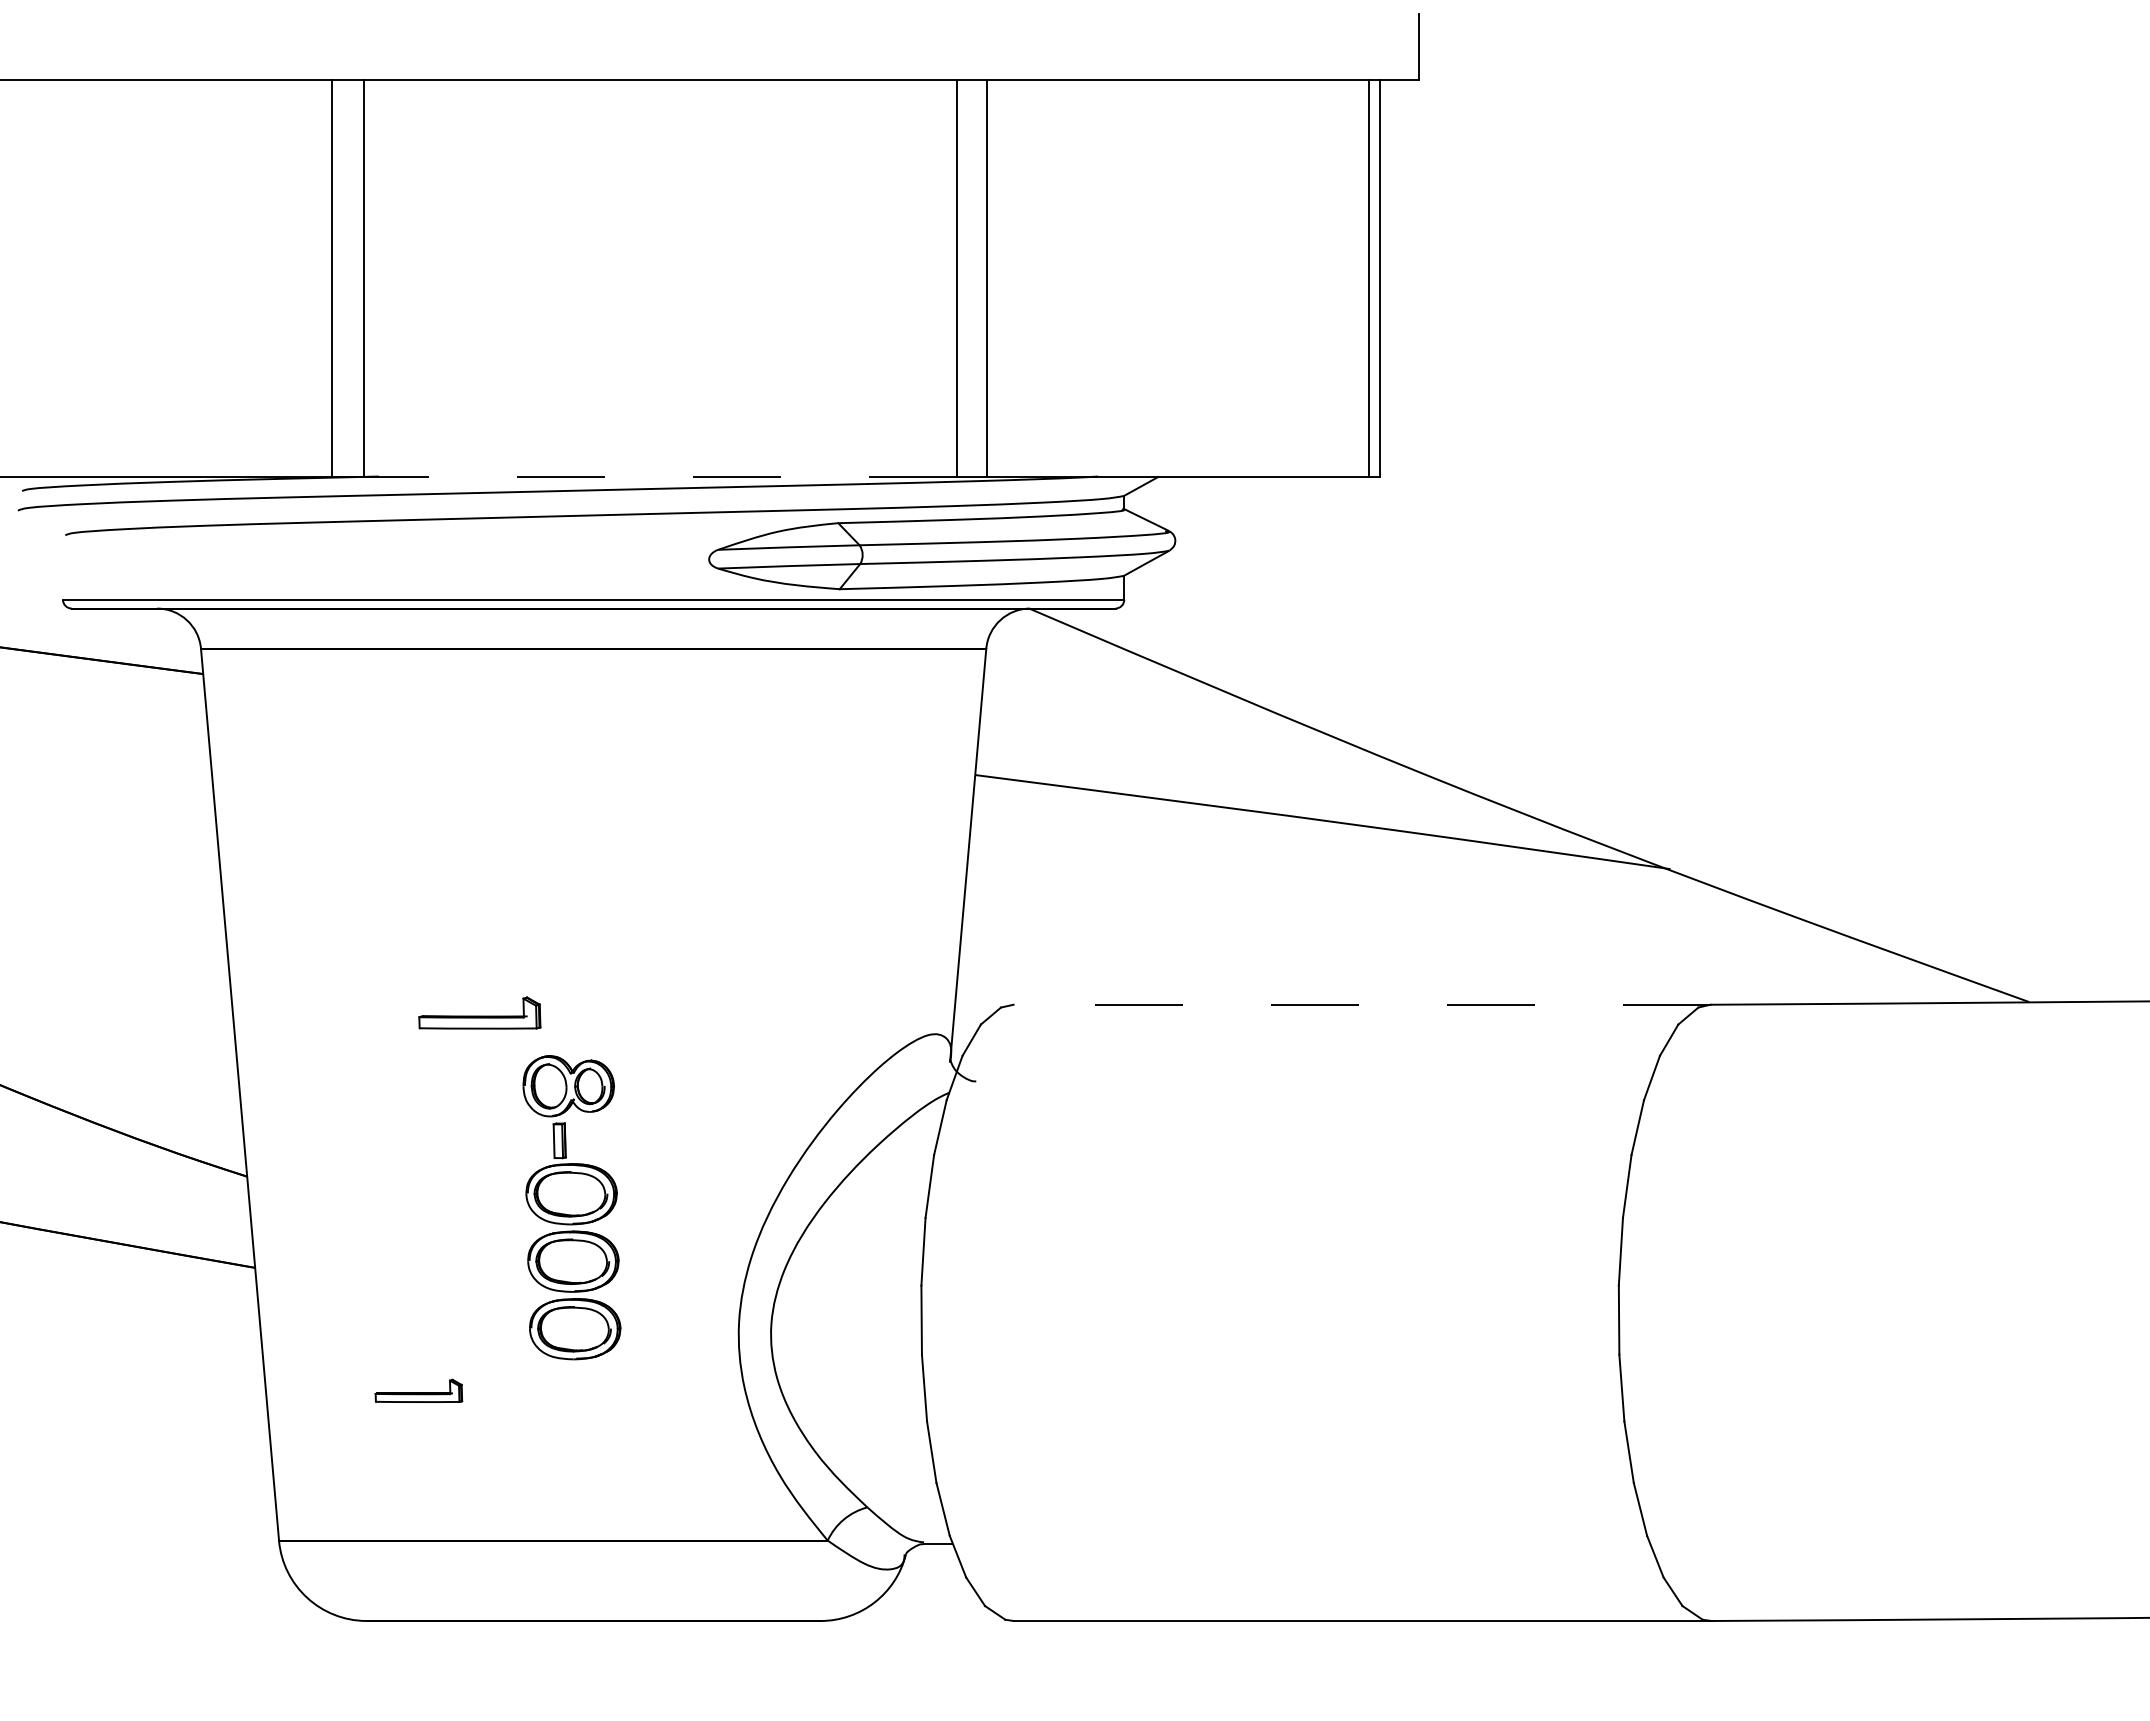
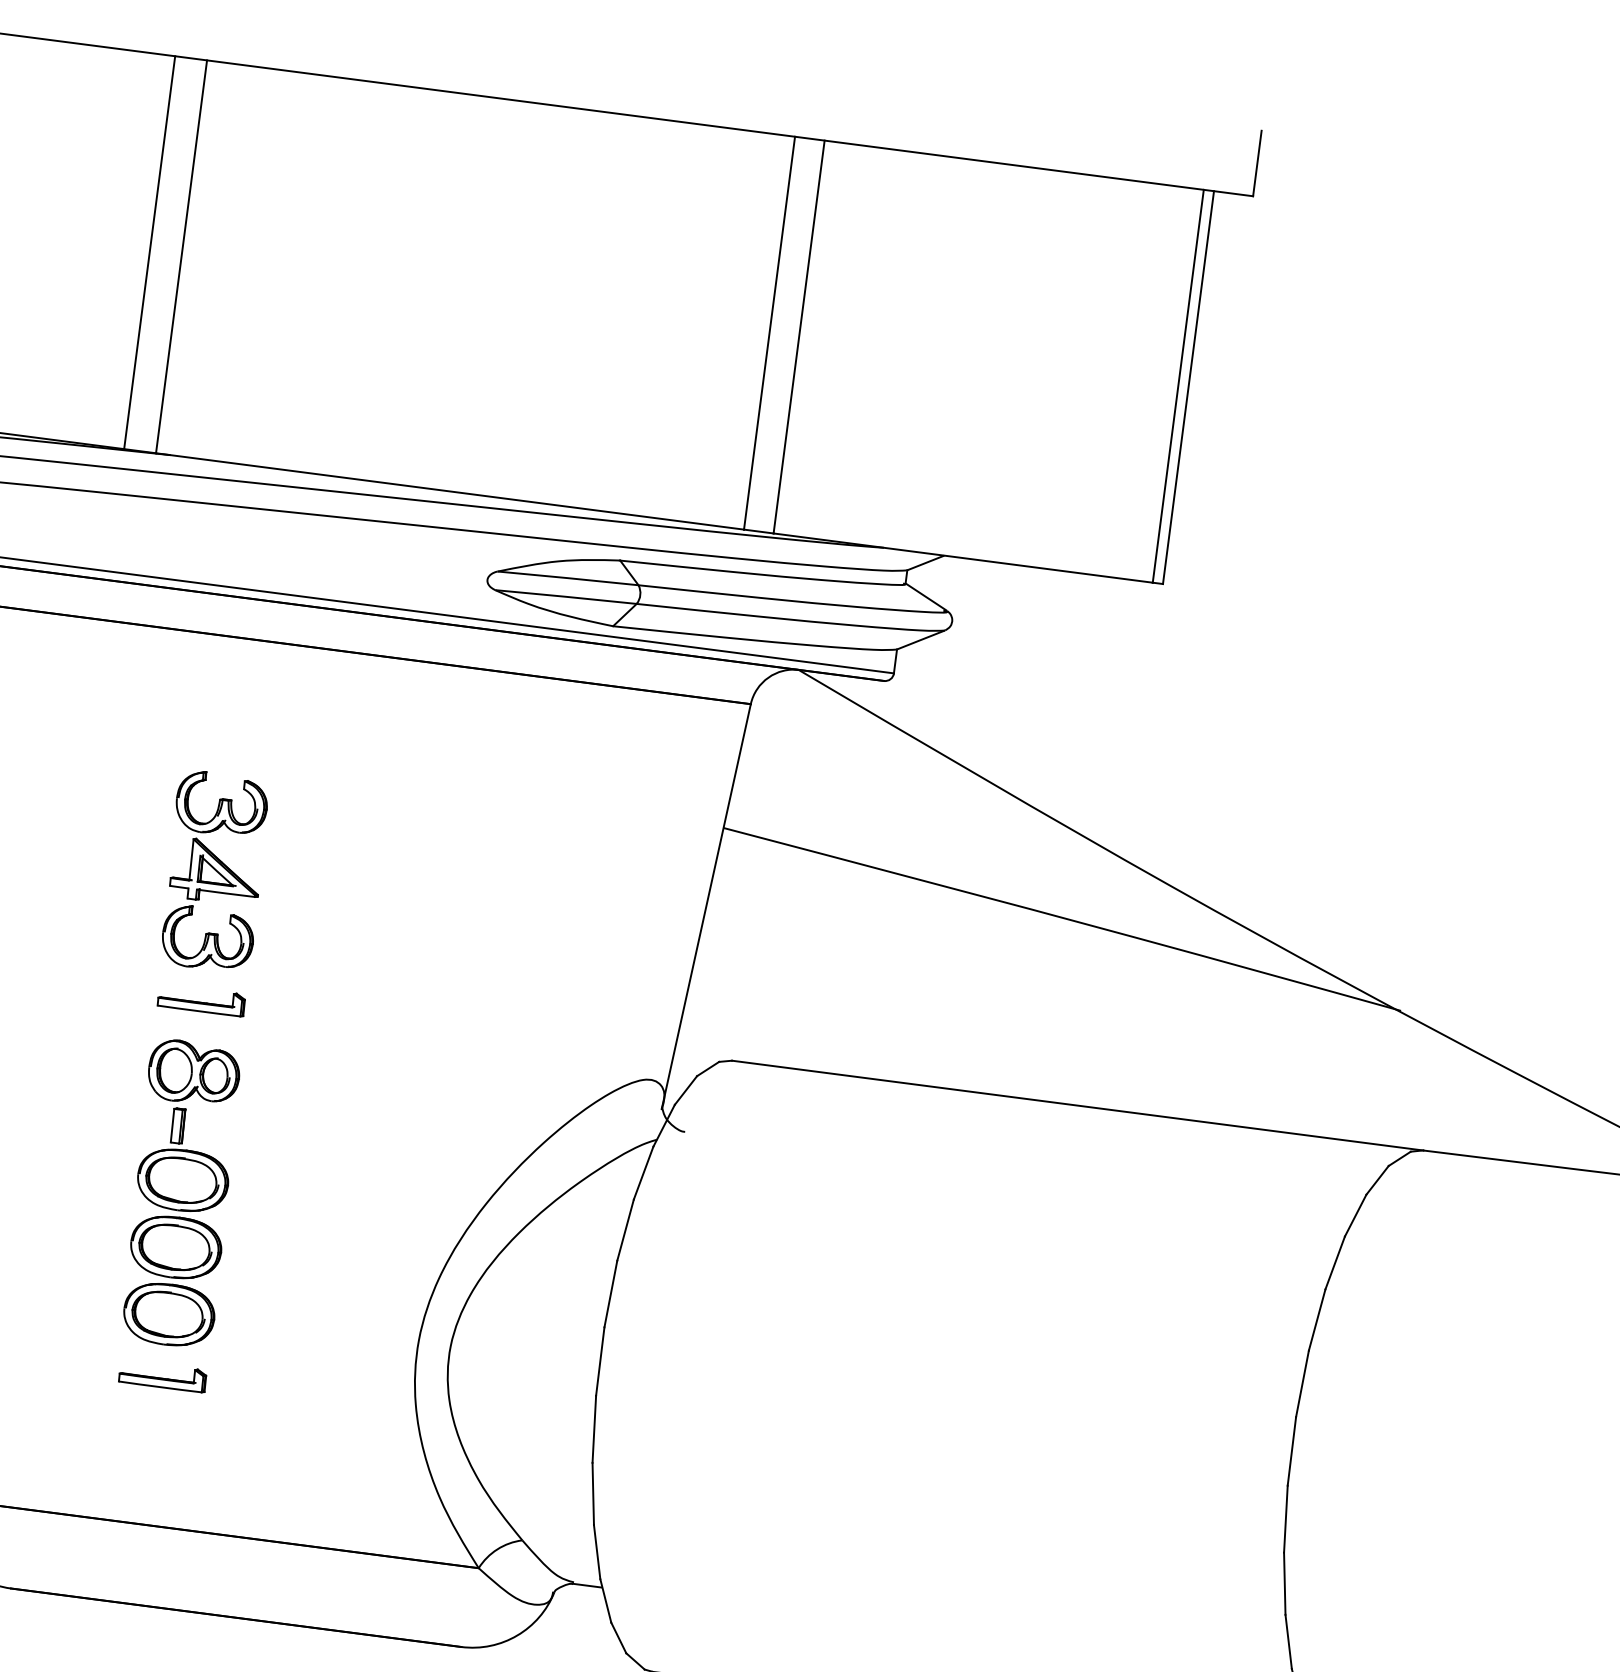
line: (660, 476) -> (449, 491), dashed -> solid
part: (476, 883) -> (215, 871), added
line: (1362, 1004) -> (1078, 1105), dashed -> solid
part: (479, 1013) -> (201, 1000), size x0.71
part: (571, 1207) -> (181, 1193), moved
part: (418, 1390) -> (162, 1375), moved

